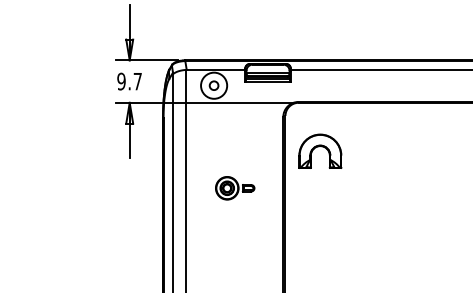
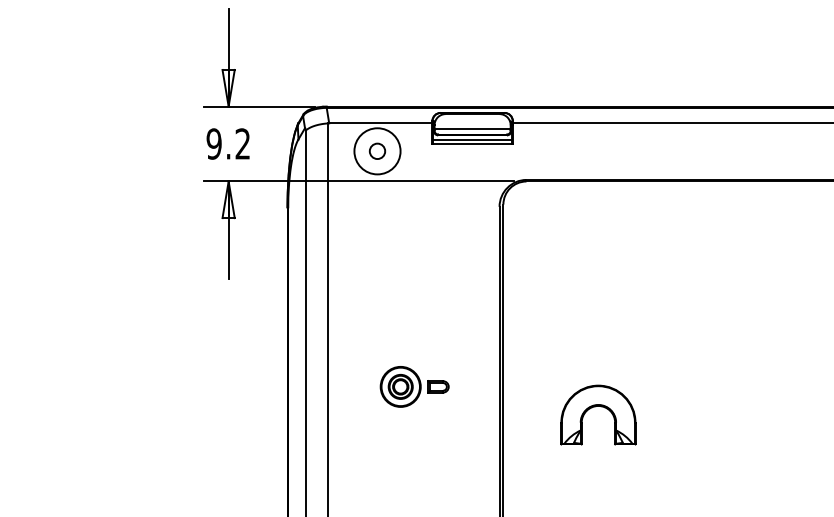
text: (137, 81) -> (242, 143), 9.7 -> 9.2
part: (320, 150) -> (598, 413), moved
part: (235, 188) -> (415, 387), moved

